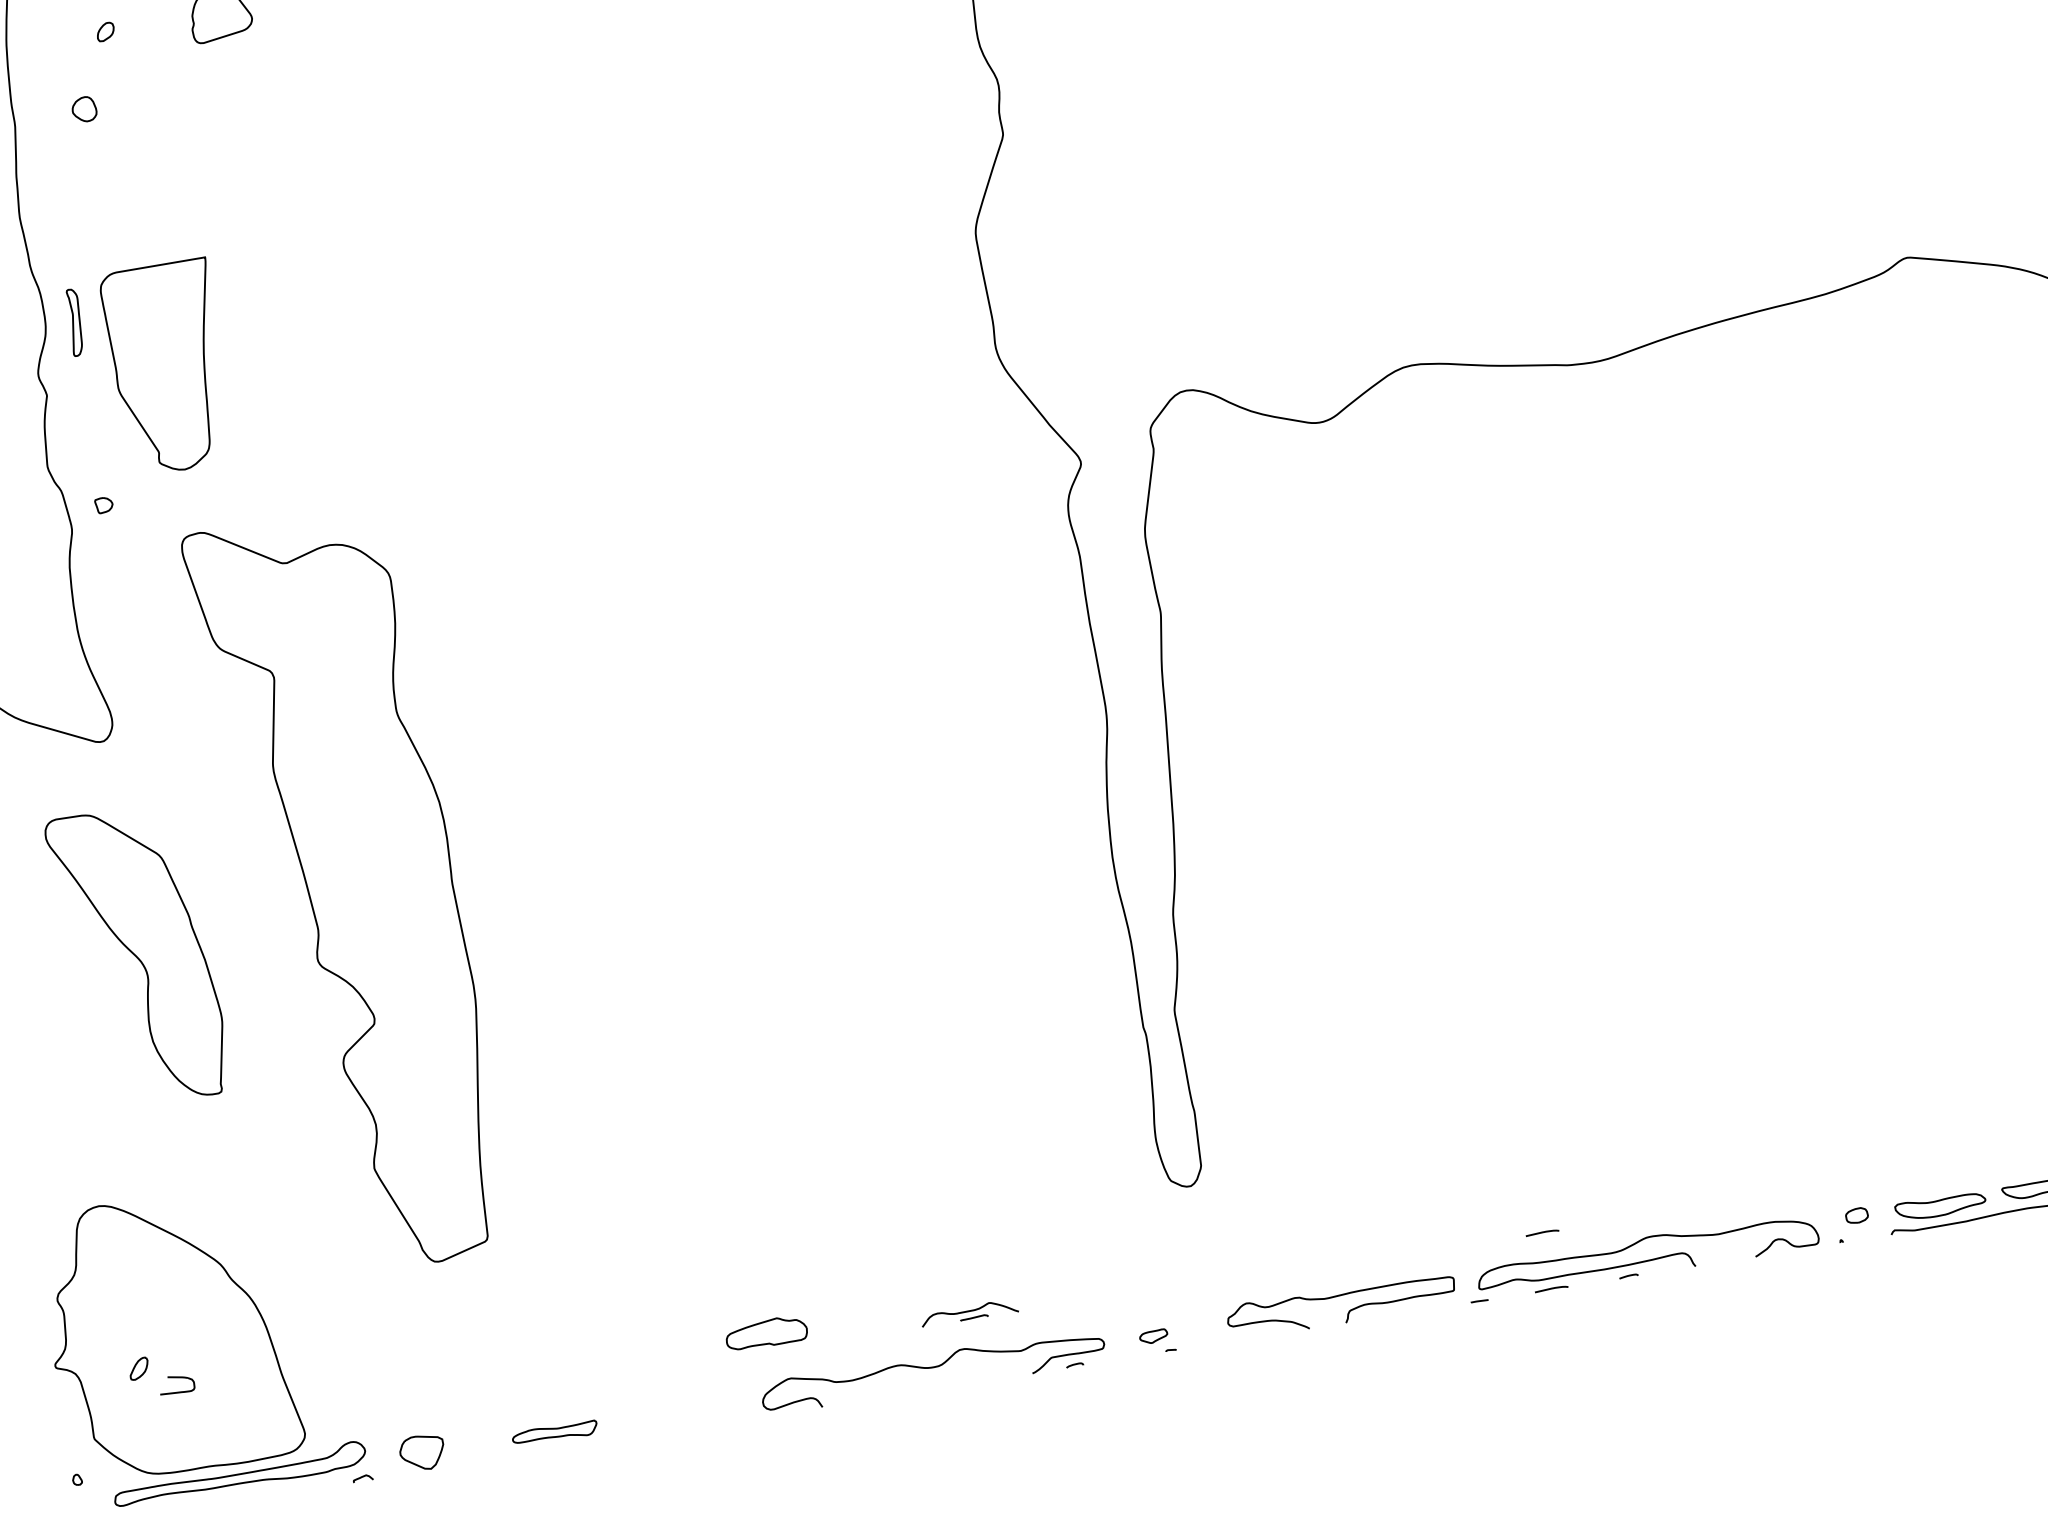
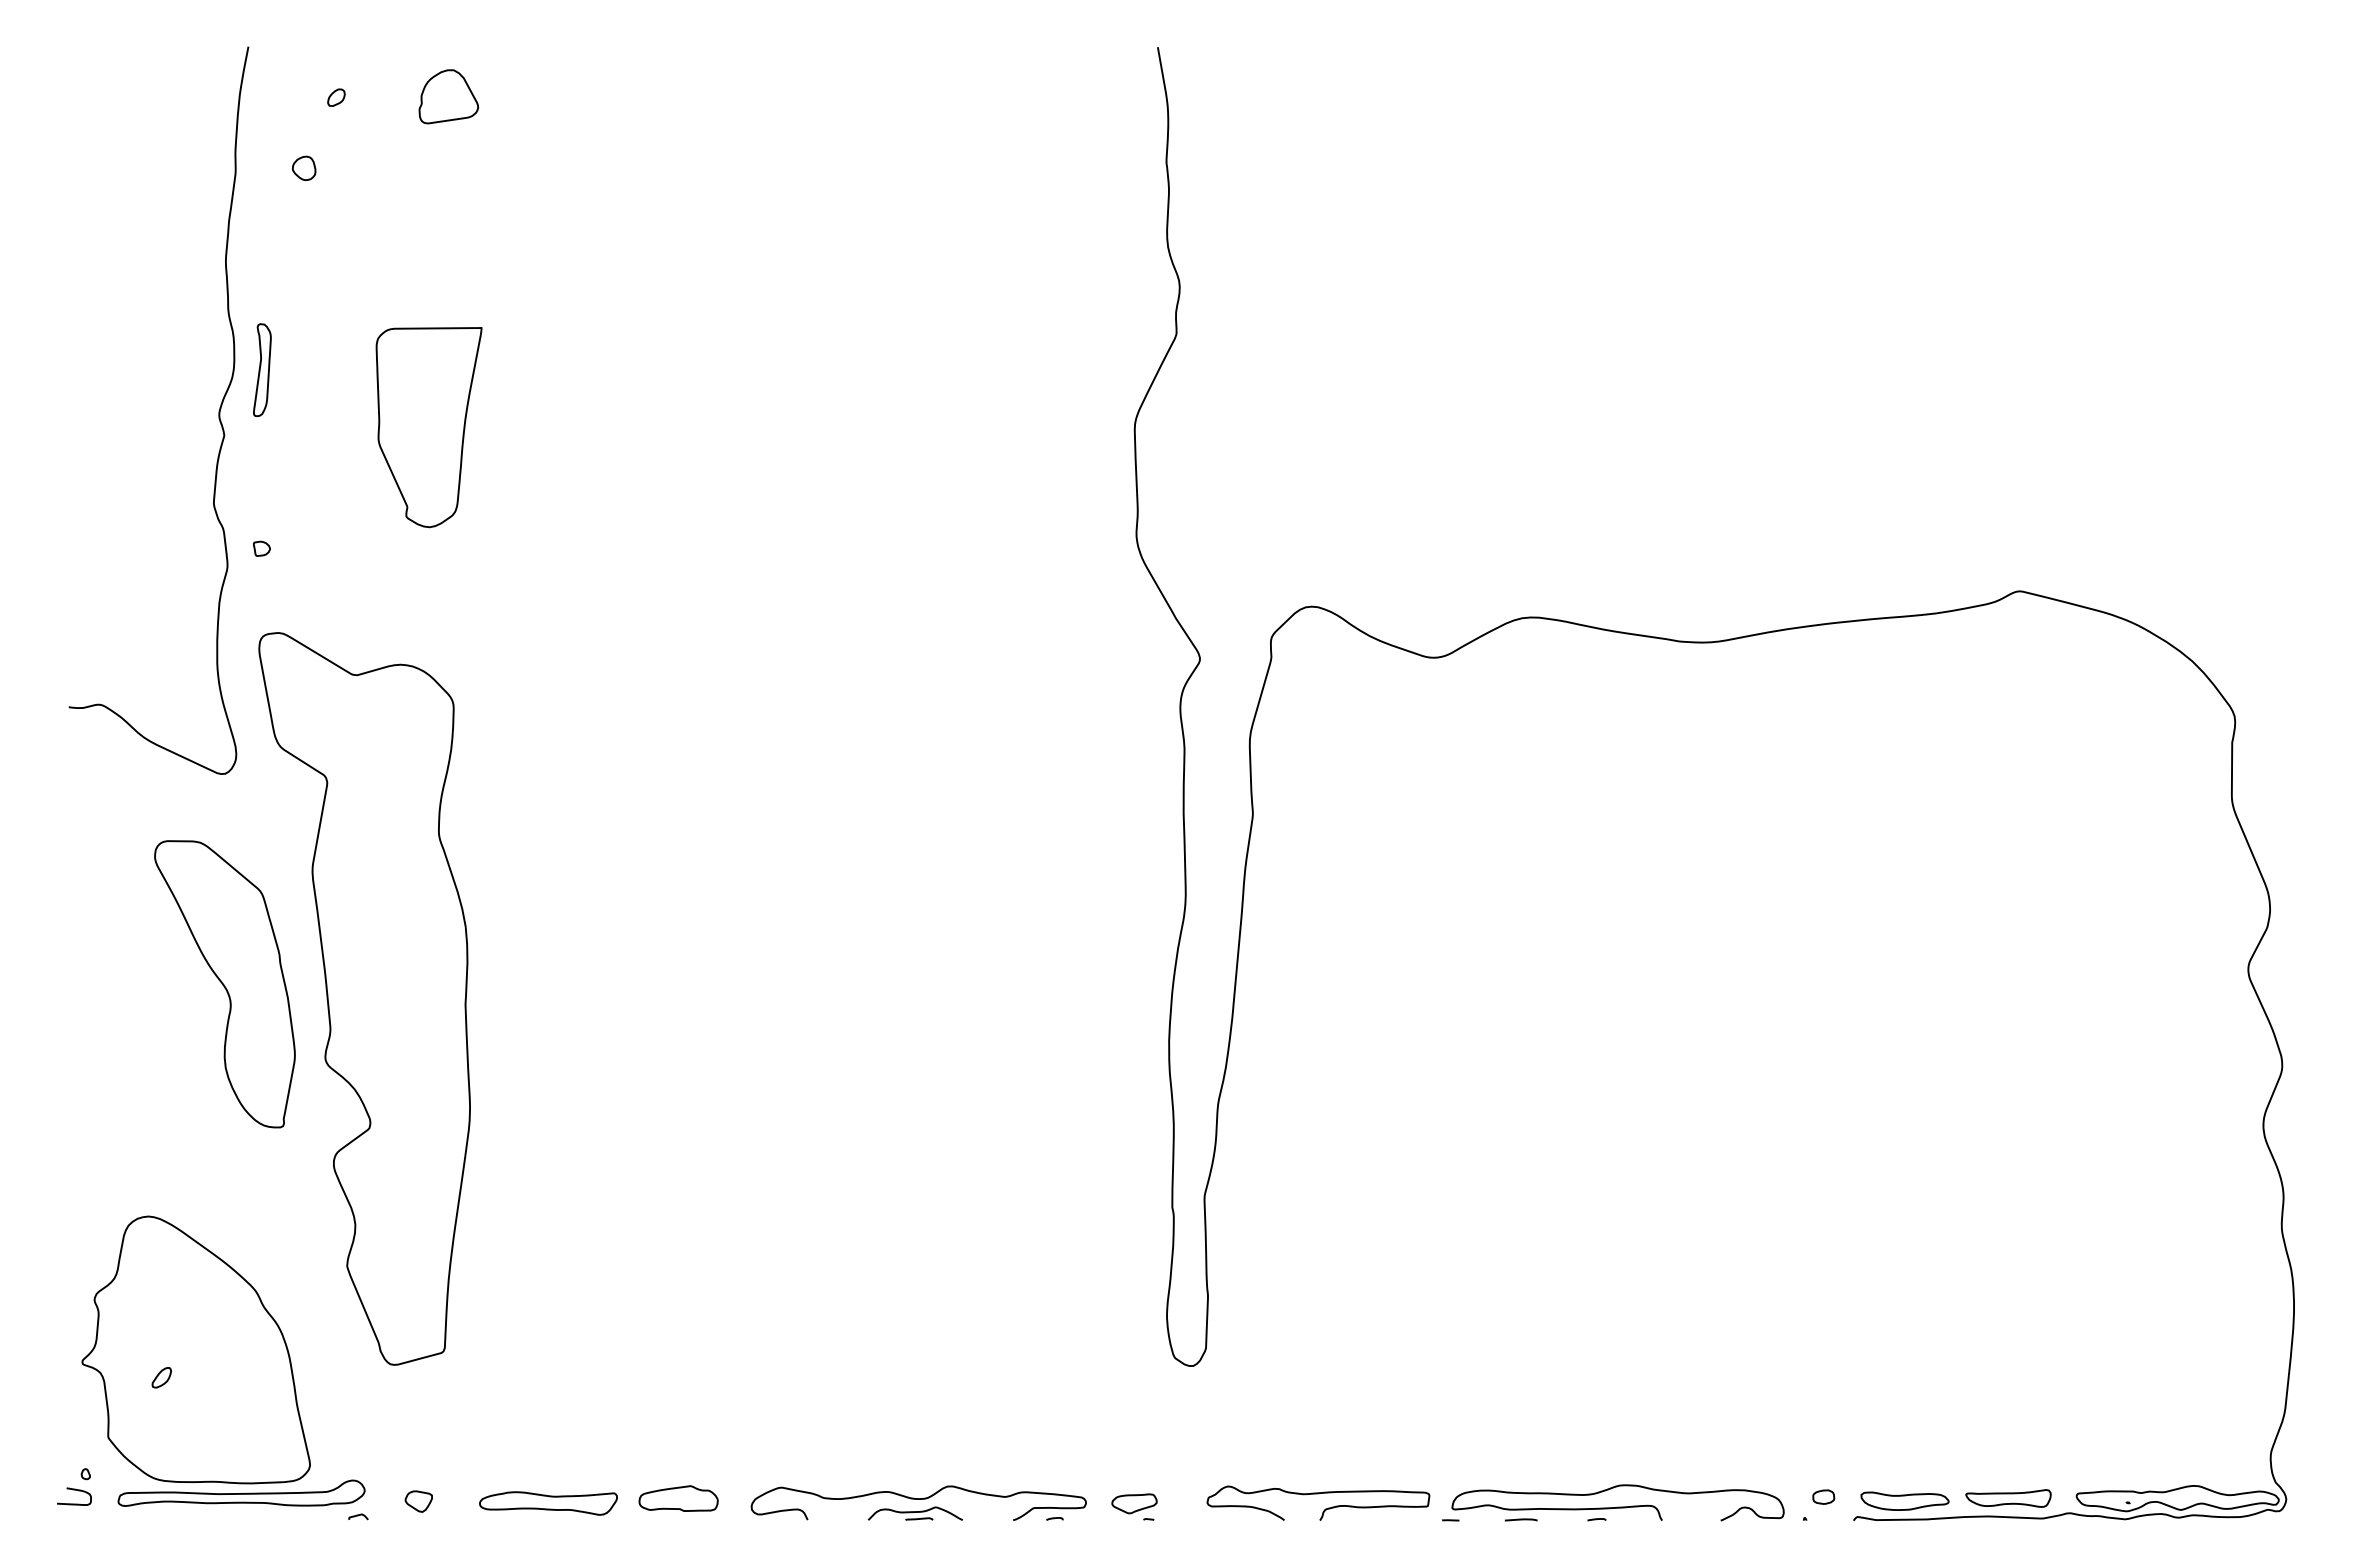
part: (75, 321) -> (262, 369), size x1.43
part: (167, 367) -> (428, 427), moved
part: (347, 892) -> (364, 998), moved
line: (1541, 1232) -> (1520, 1464), removed
part: (969, 1312) -> (915, 1513), moved
part: (766, 1332) -> (678, 1498), moved
part: (1153, 1336) -> (1134, 1503), size x1.67
part: (176, 1384) -> (74, 1496), moved
part: (554, 1433) -> (548, 1503), size x1.67
part: (421, 1452) -> (418, 1501), size x0.62

